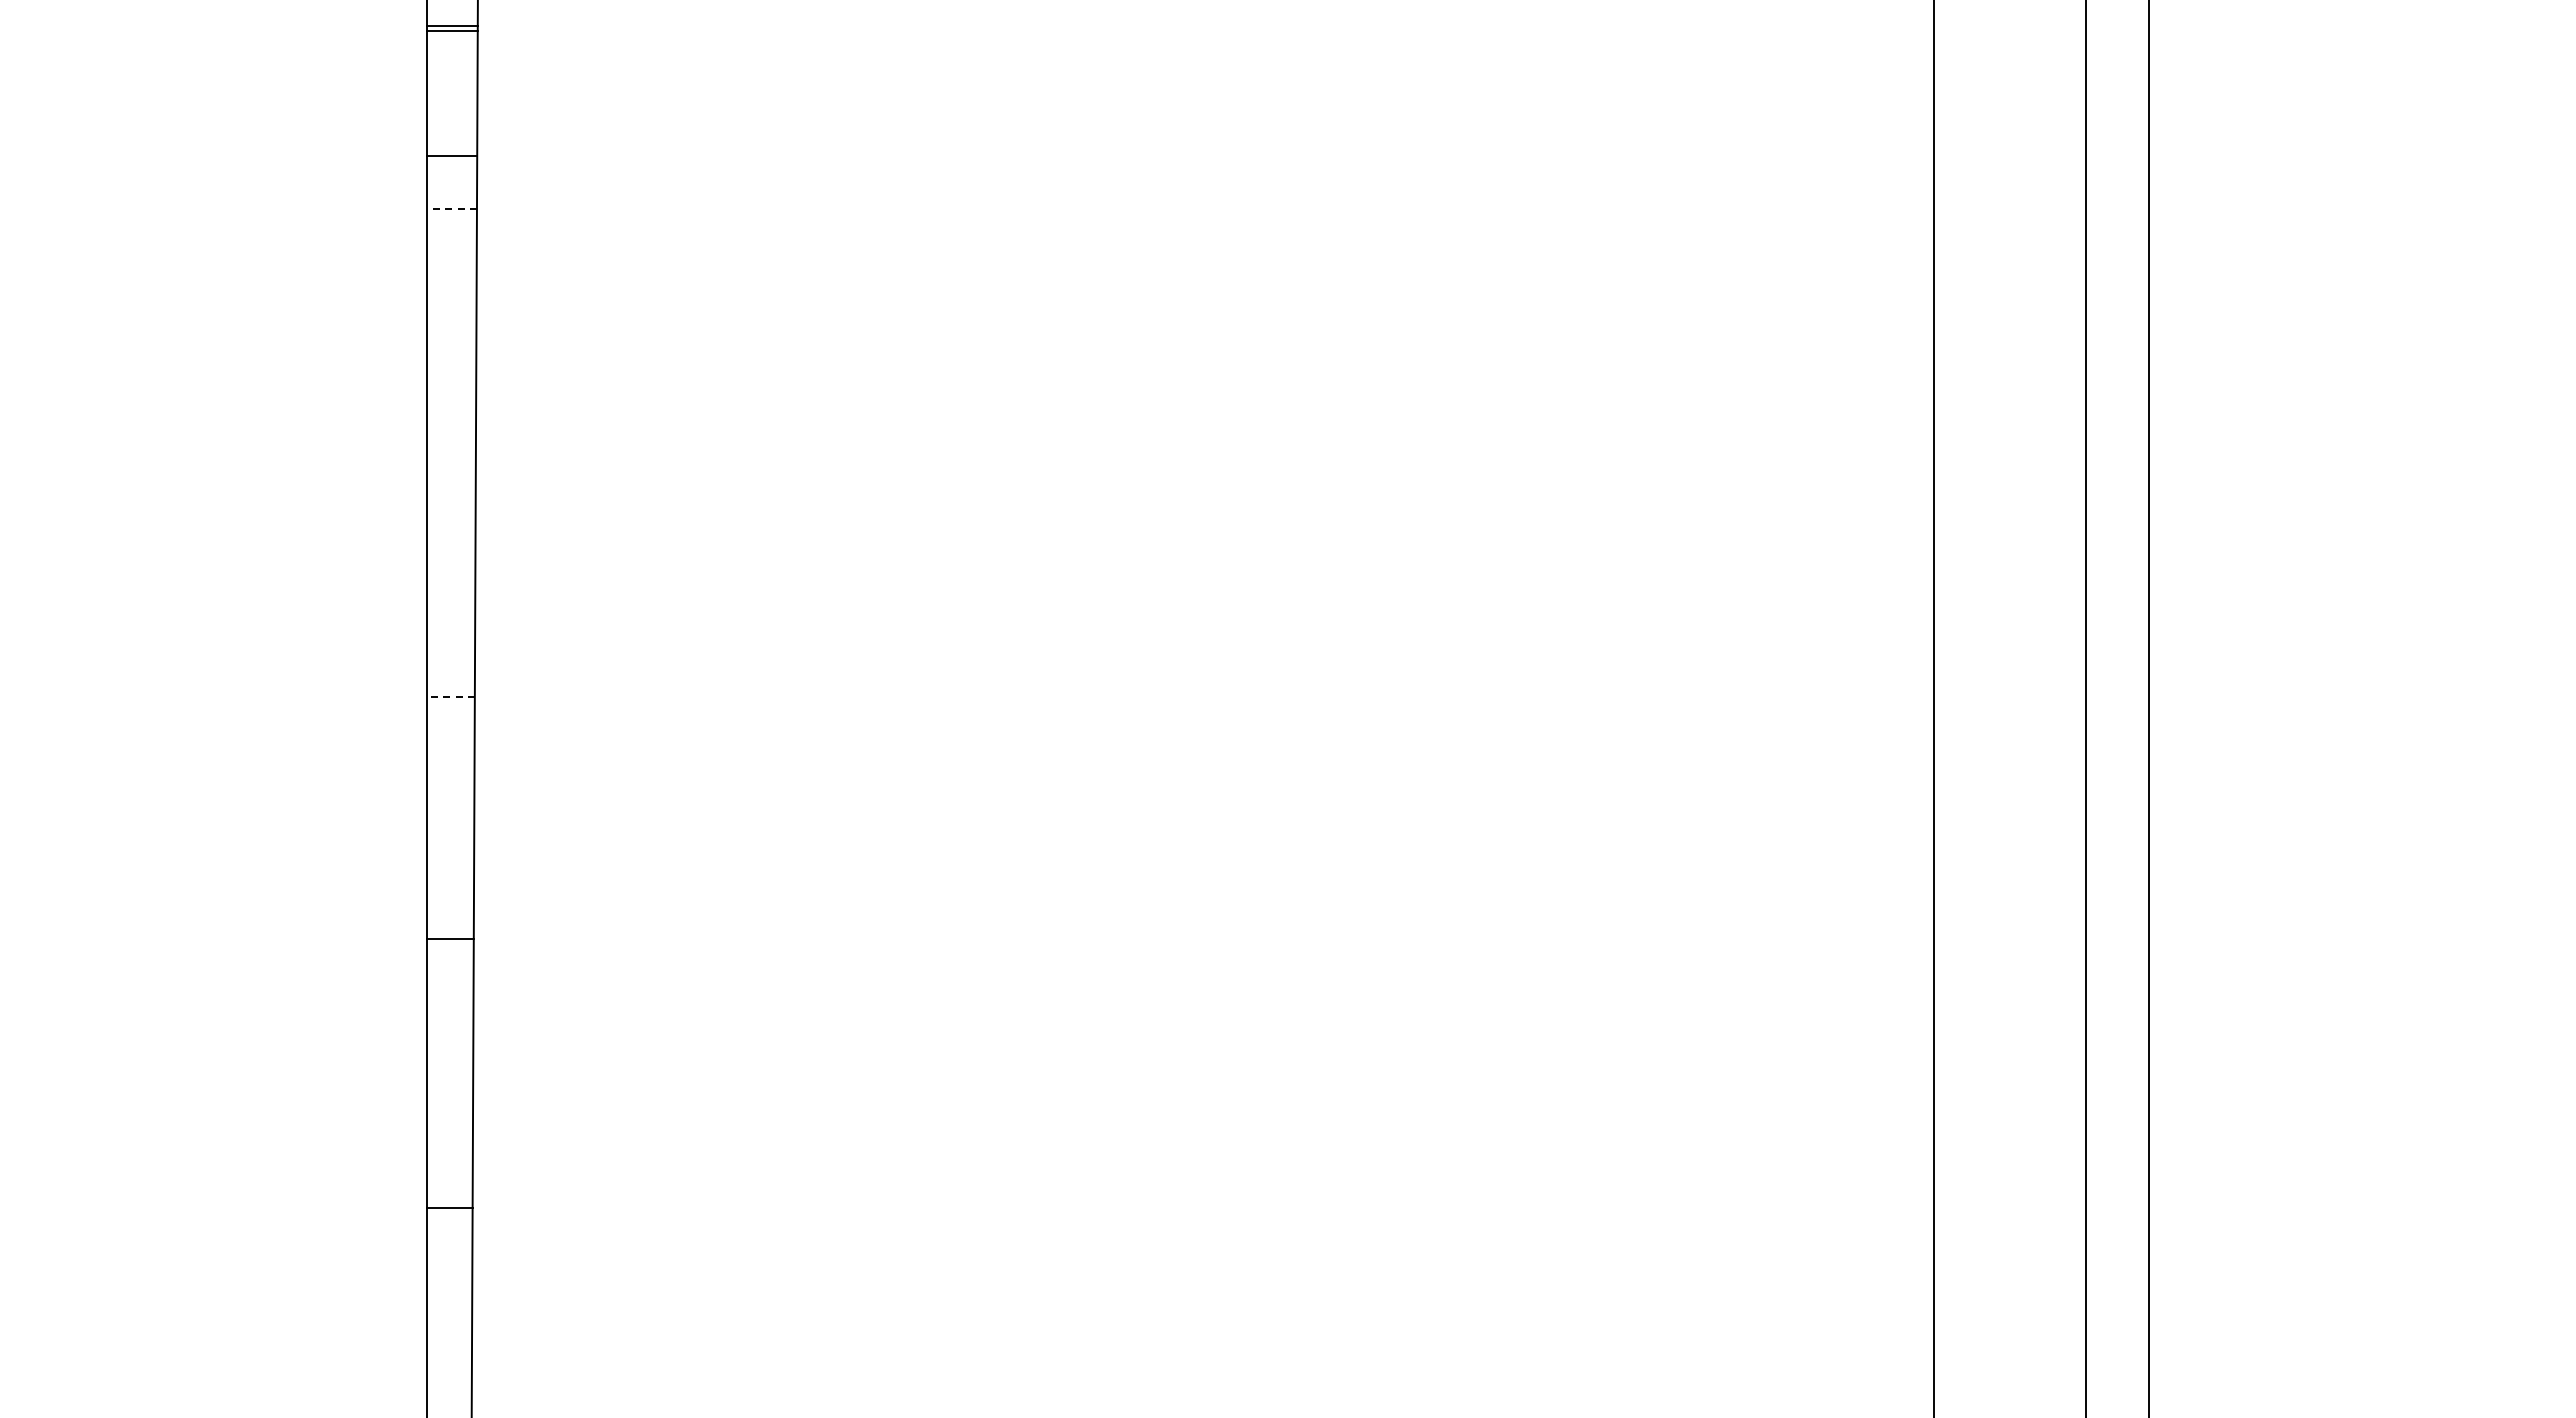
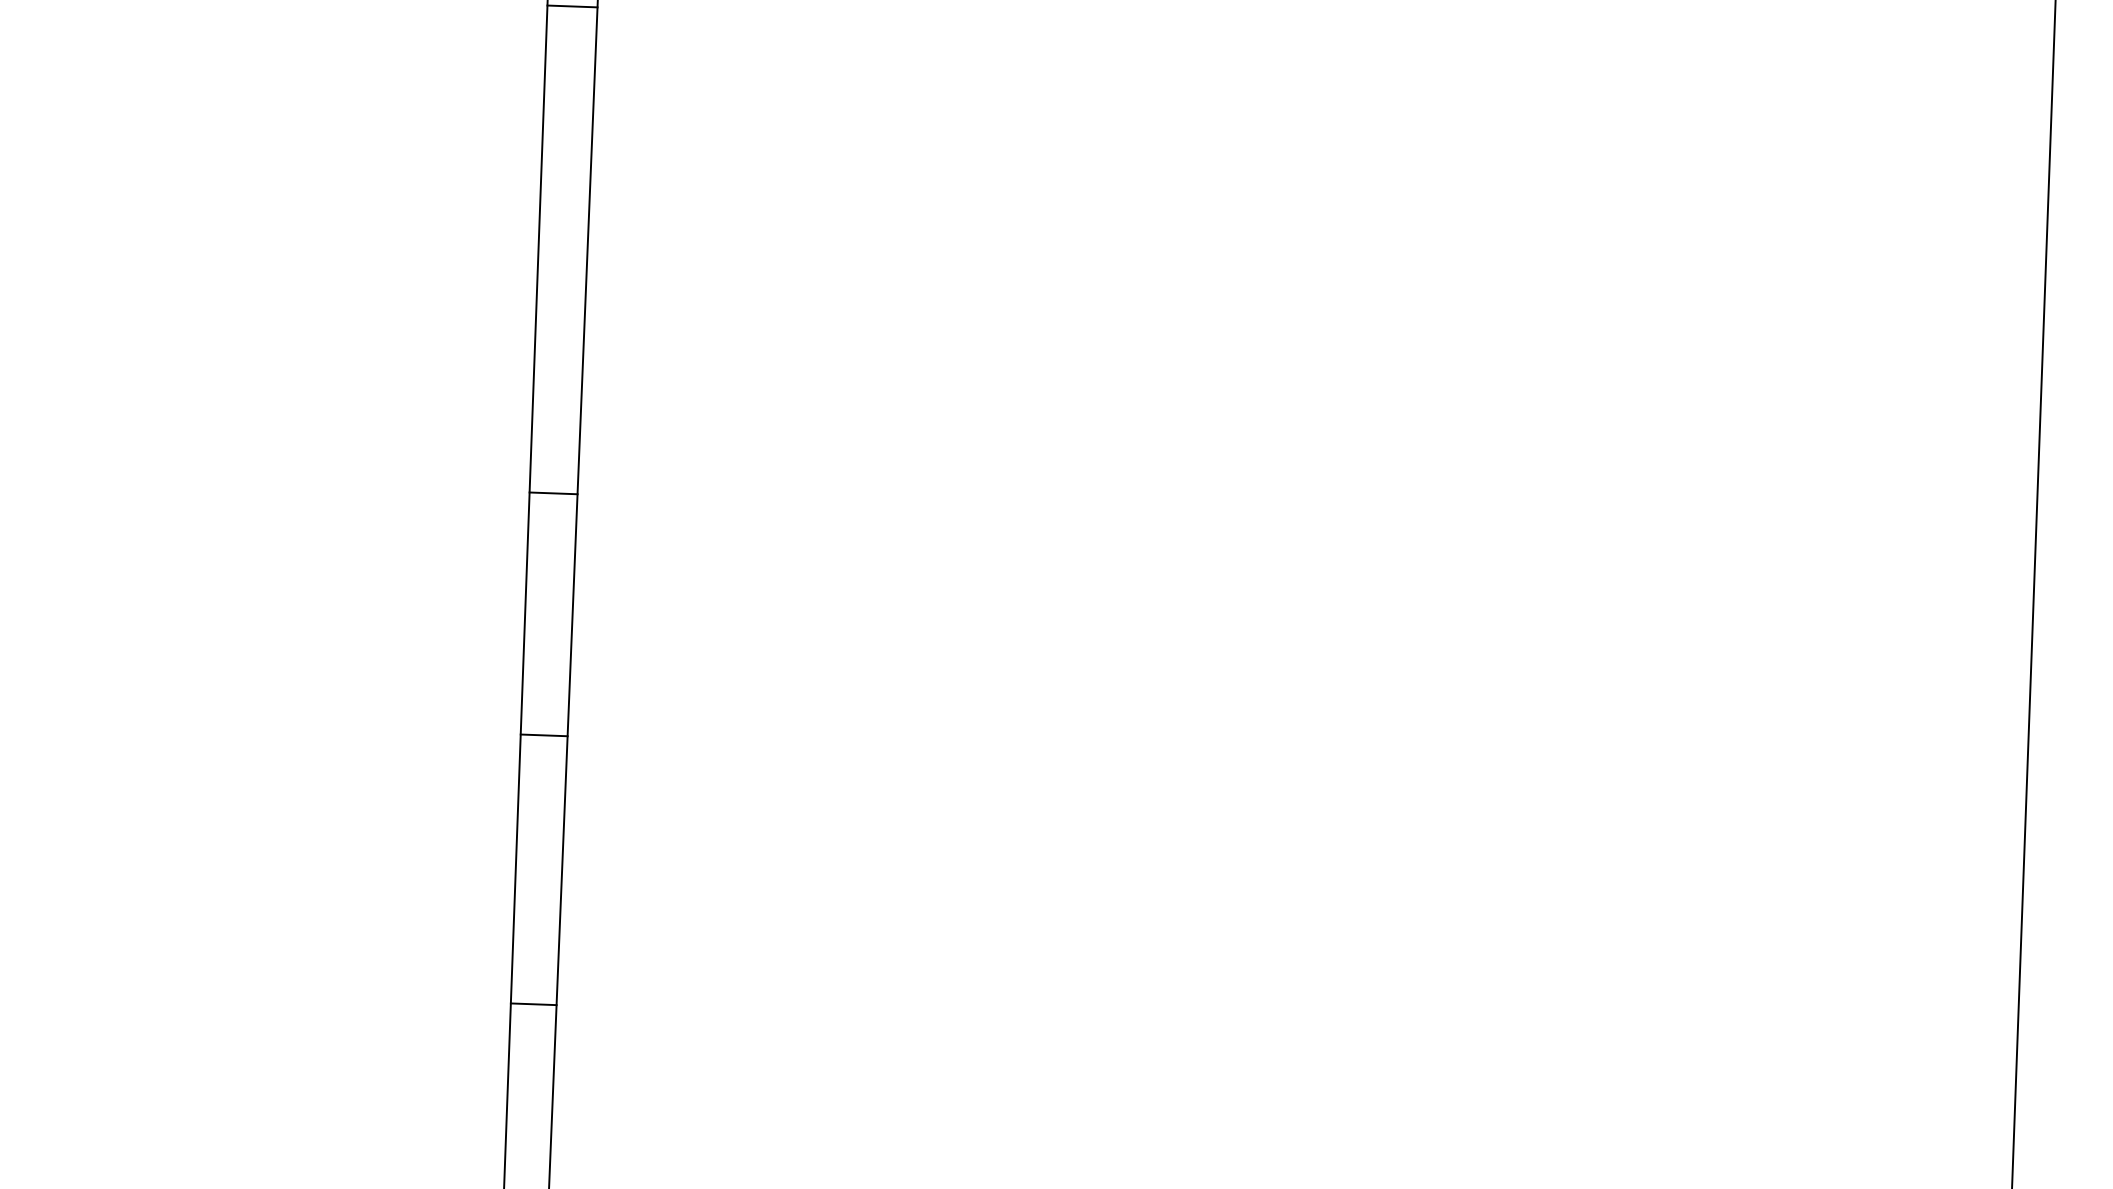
line: (451, 209) -> (572, 6), dashed -> solid
line: (450, 696) -> (553, 493), dashed -> solid

